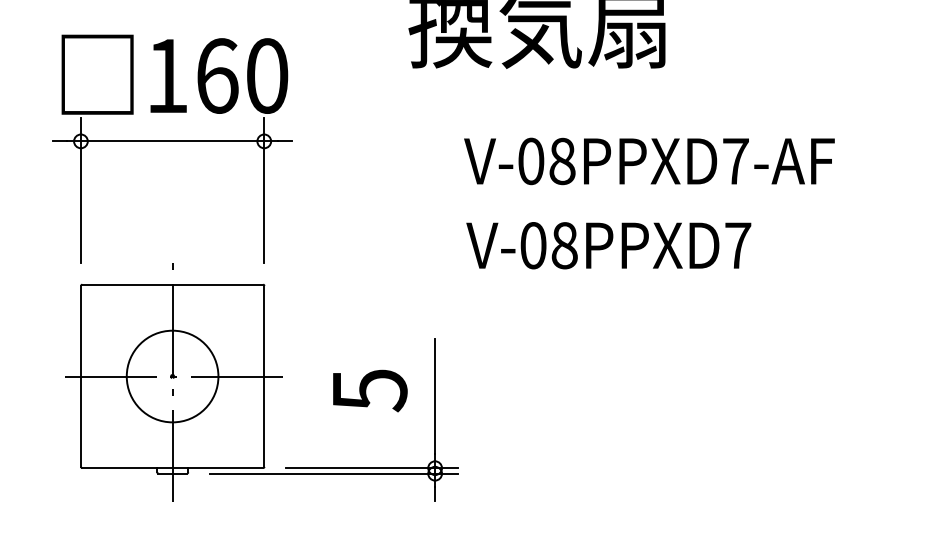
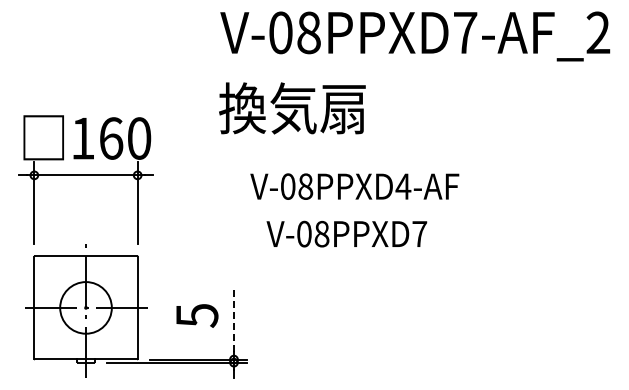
text: (735, 161) -> (403, 186), V-08PPXD7-AF -> V-08PPXD4-AF
text: (608, 244) -> (346, 233), moved
line: (434, 395) -> (233, 318), solid -> dashed

